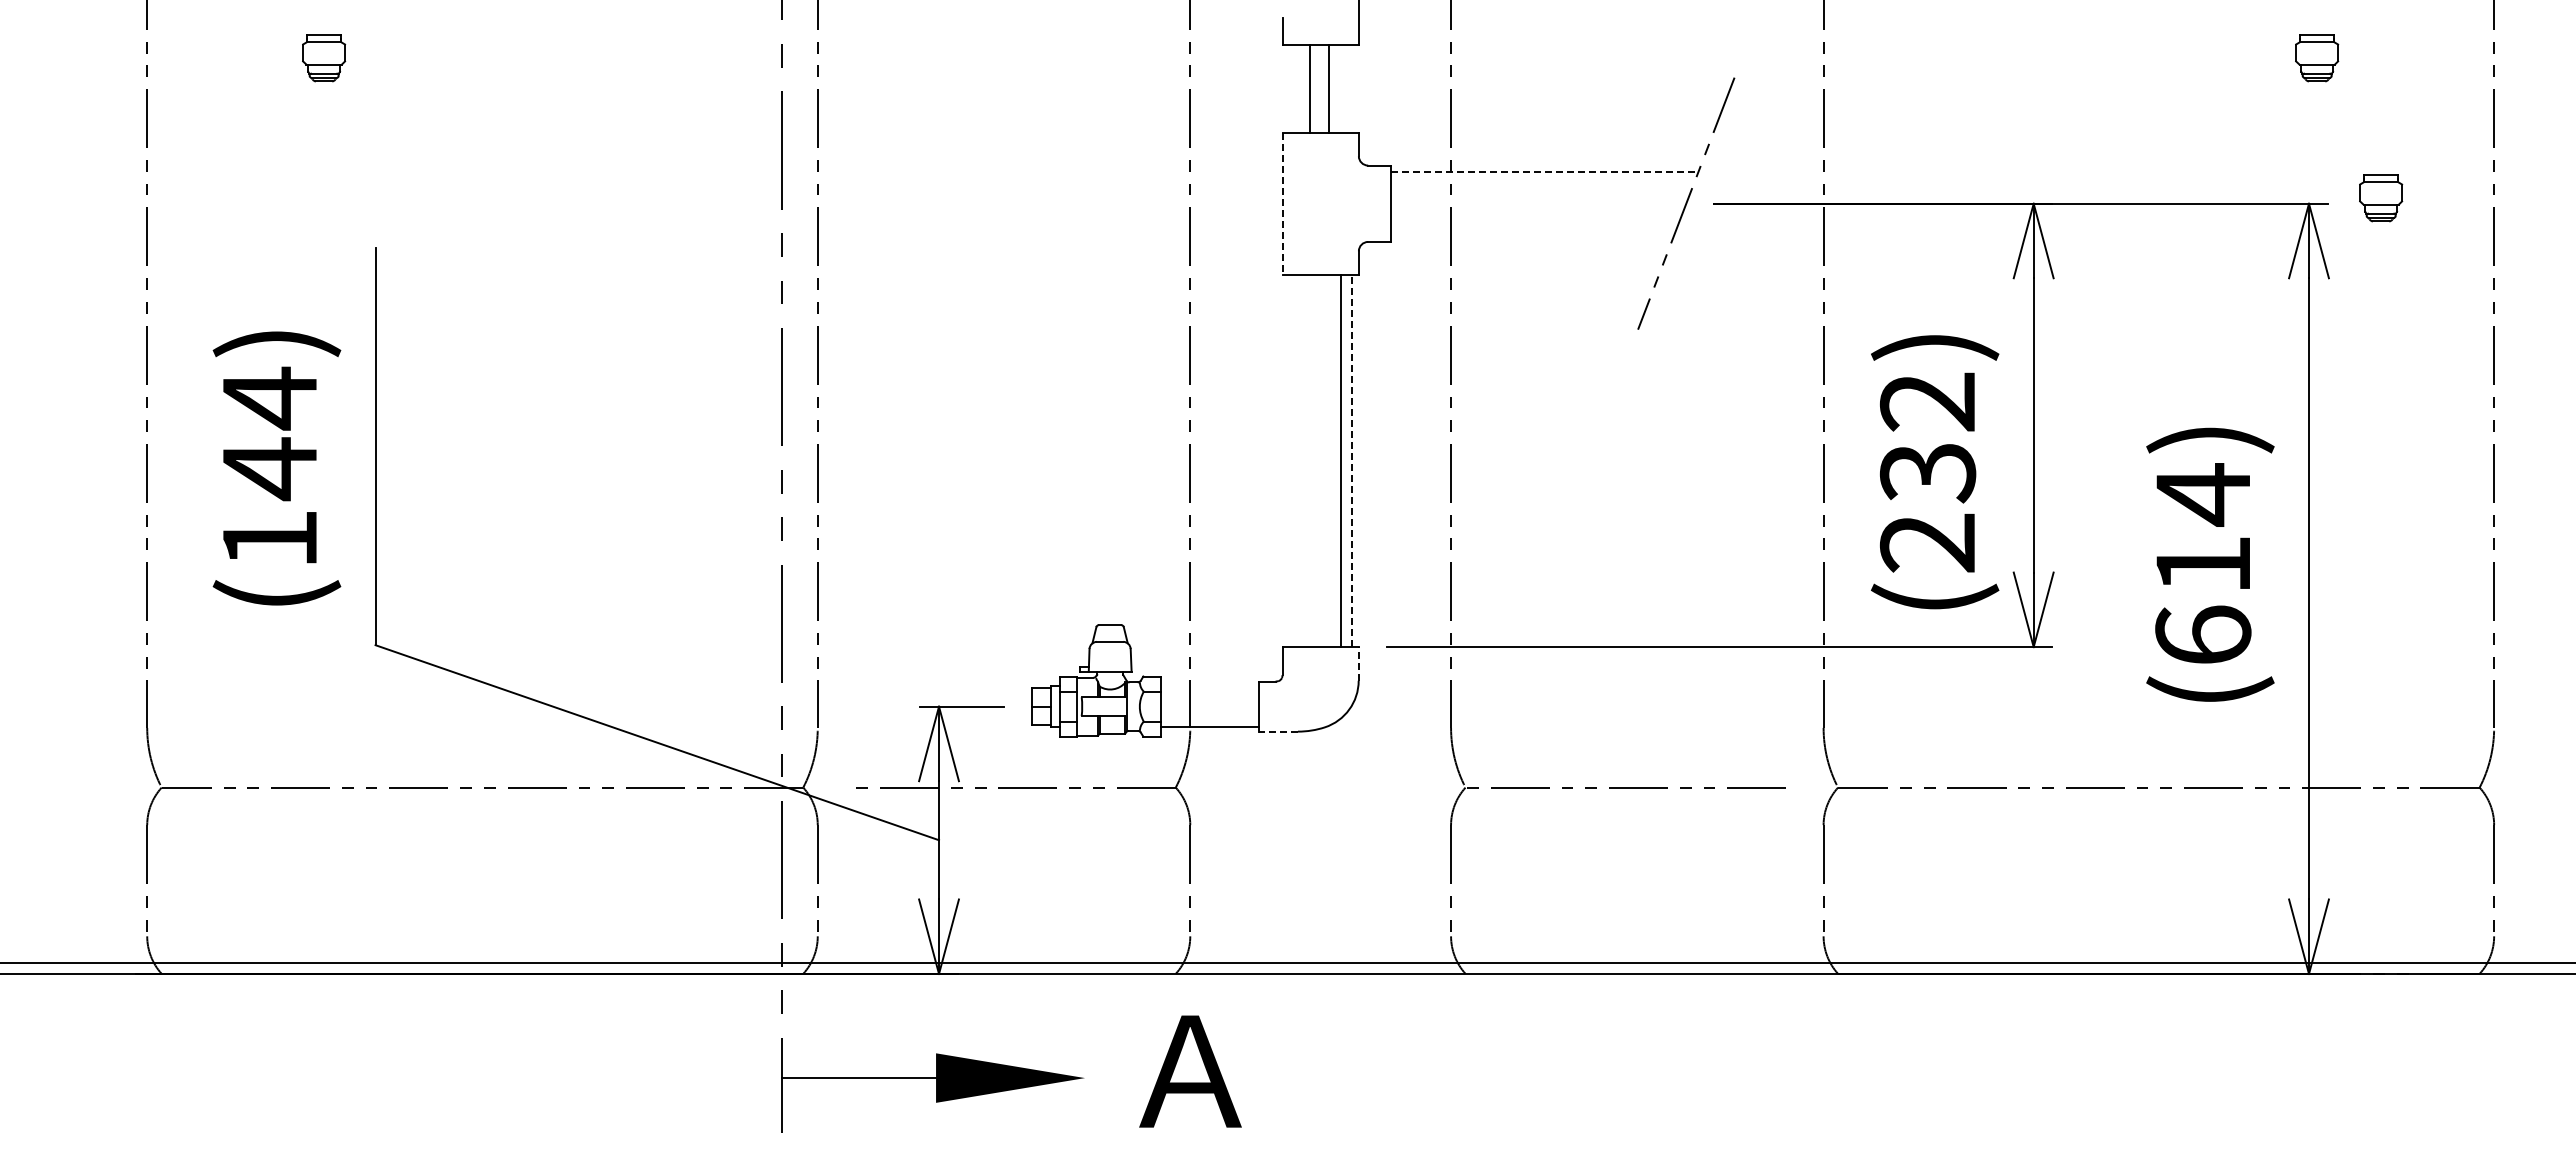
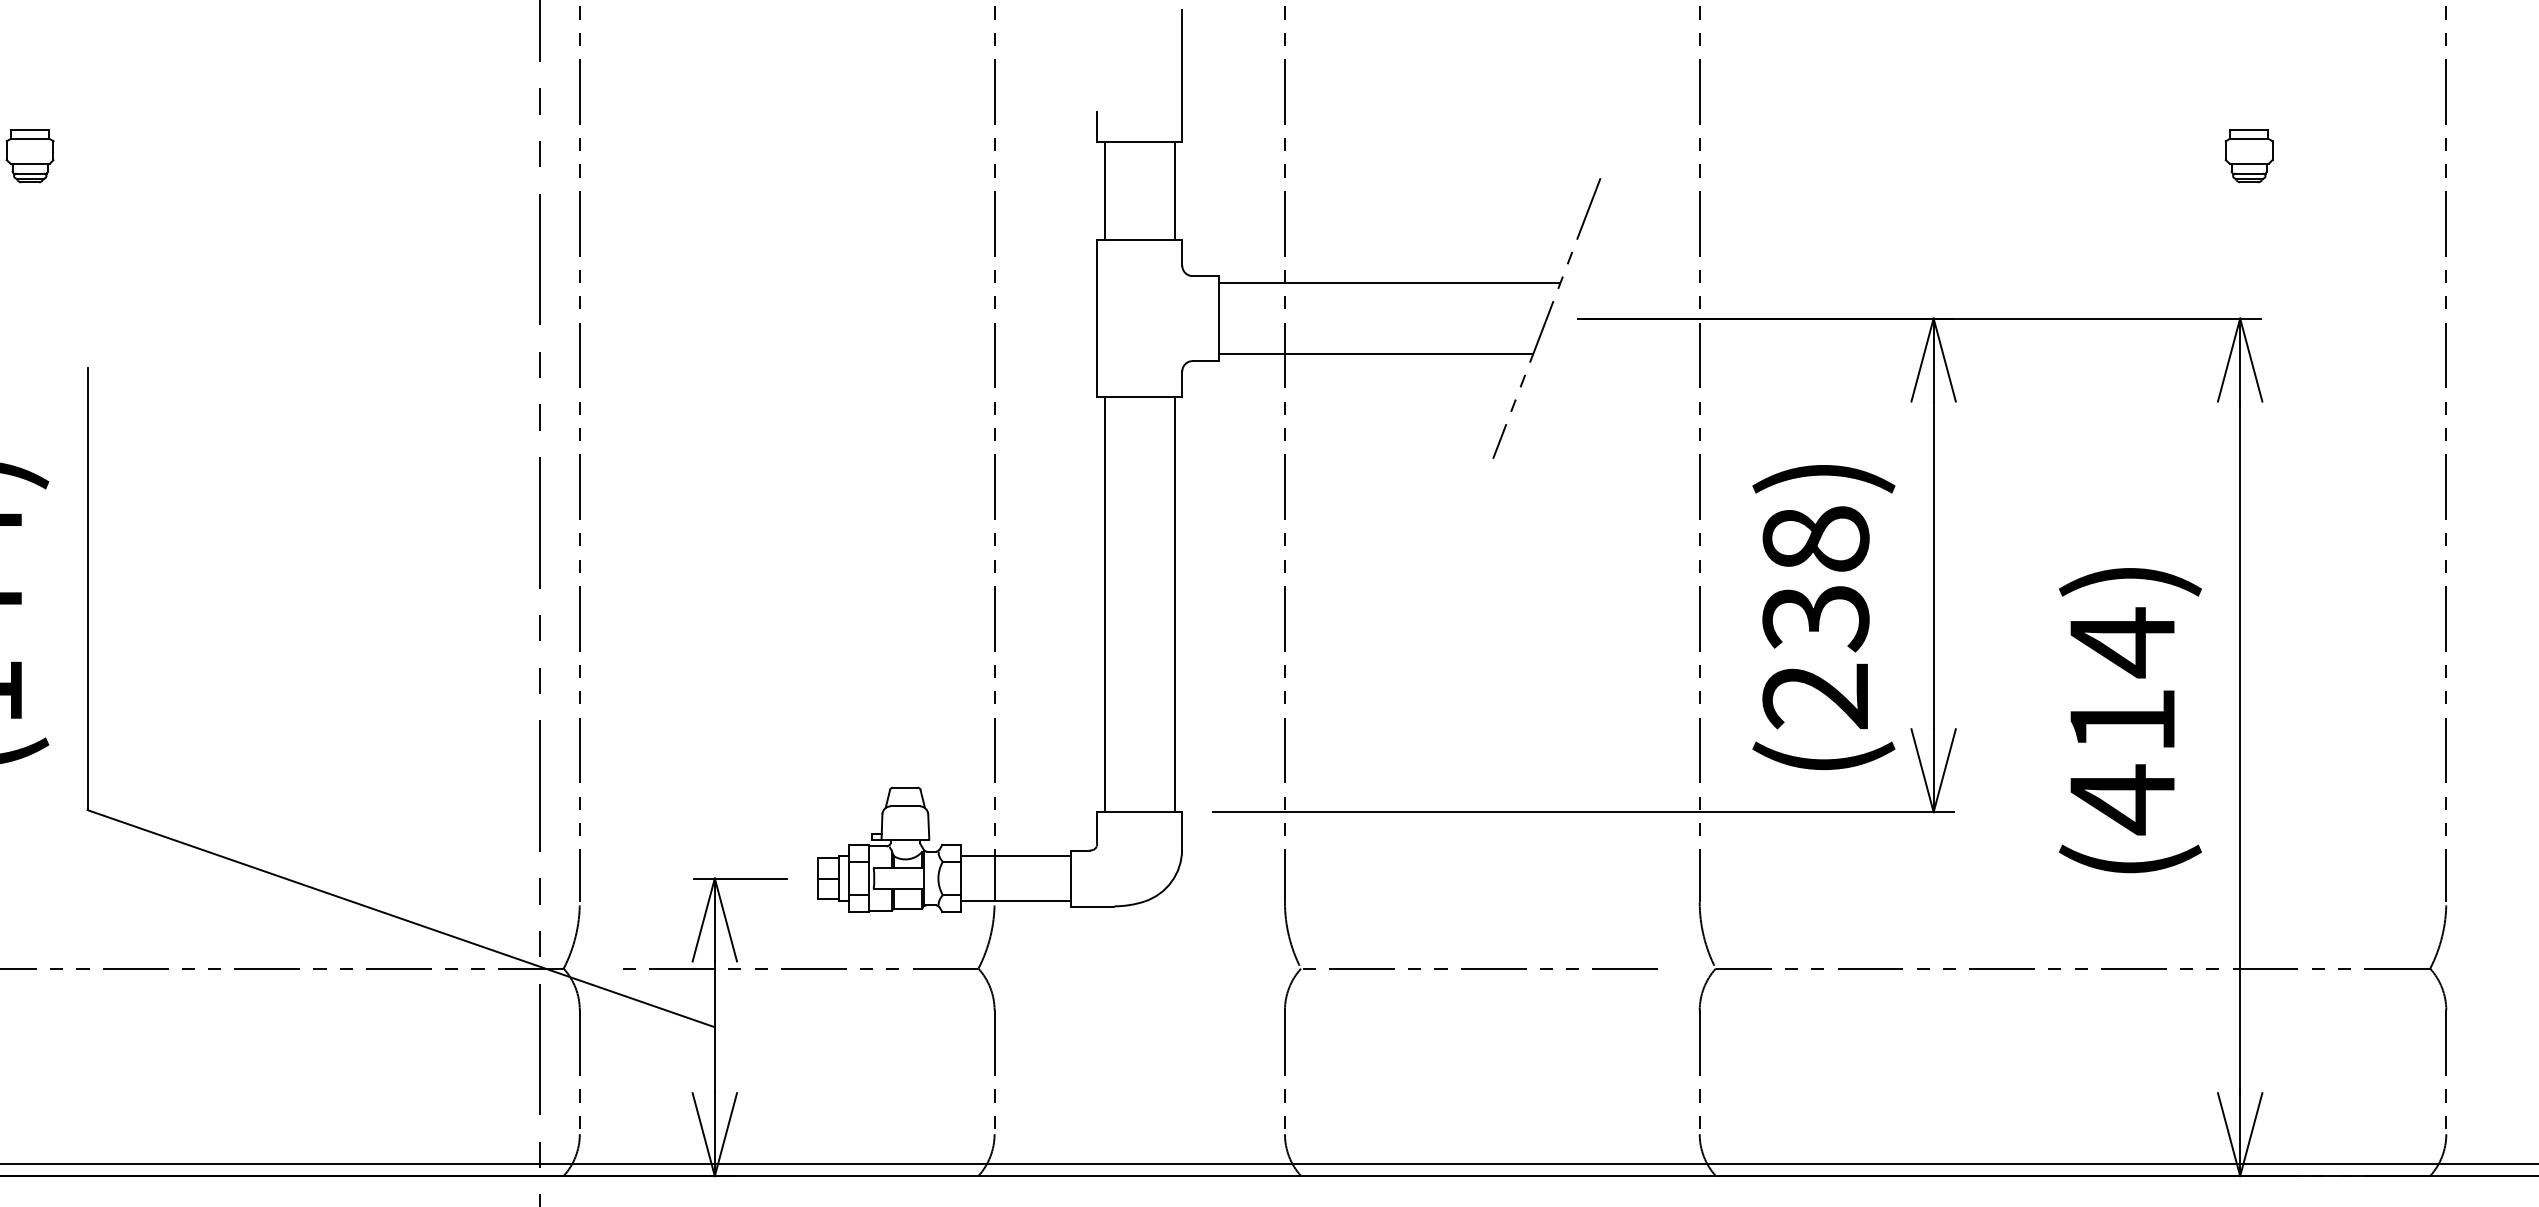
line: (1310, 88) -> (1175, 190), moved
line: (1329, 88) -> (1105, 190), moved
line: (1545, 172) -> (1390, 283), dashed -> solid
part: (2381, 198) -> (2320, 312), removed
line: (1282, 203) -> (1097, 318), dashed -> solid
line: (1532, 235) -> (1375, 353), added
text: (1927, 401) -> (1815, 538), (232) -> (238)
line: (1341, 460) -> (1105, 604), moved
line: (1352, 460) -> (1175, 604), dashed -> solid
text: (2203, 635) -> (2122, 799), (614) -> (414)
line: (1358, 663) -> (1181, 830), dashed -> solid
line: (1209, 686) -> (1015, 856), added
line: (1278, 731) -> (1092, 906), dashed -> solid

